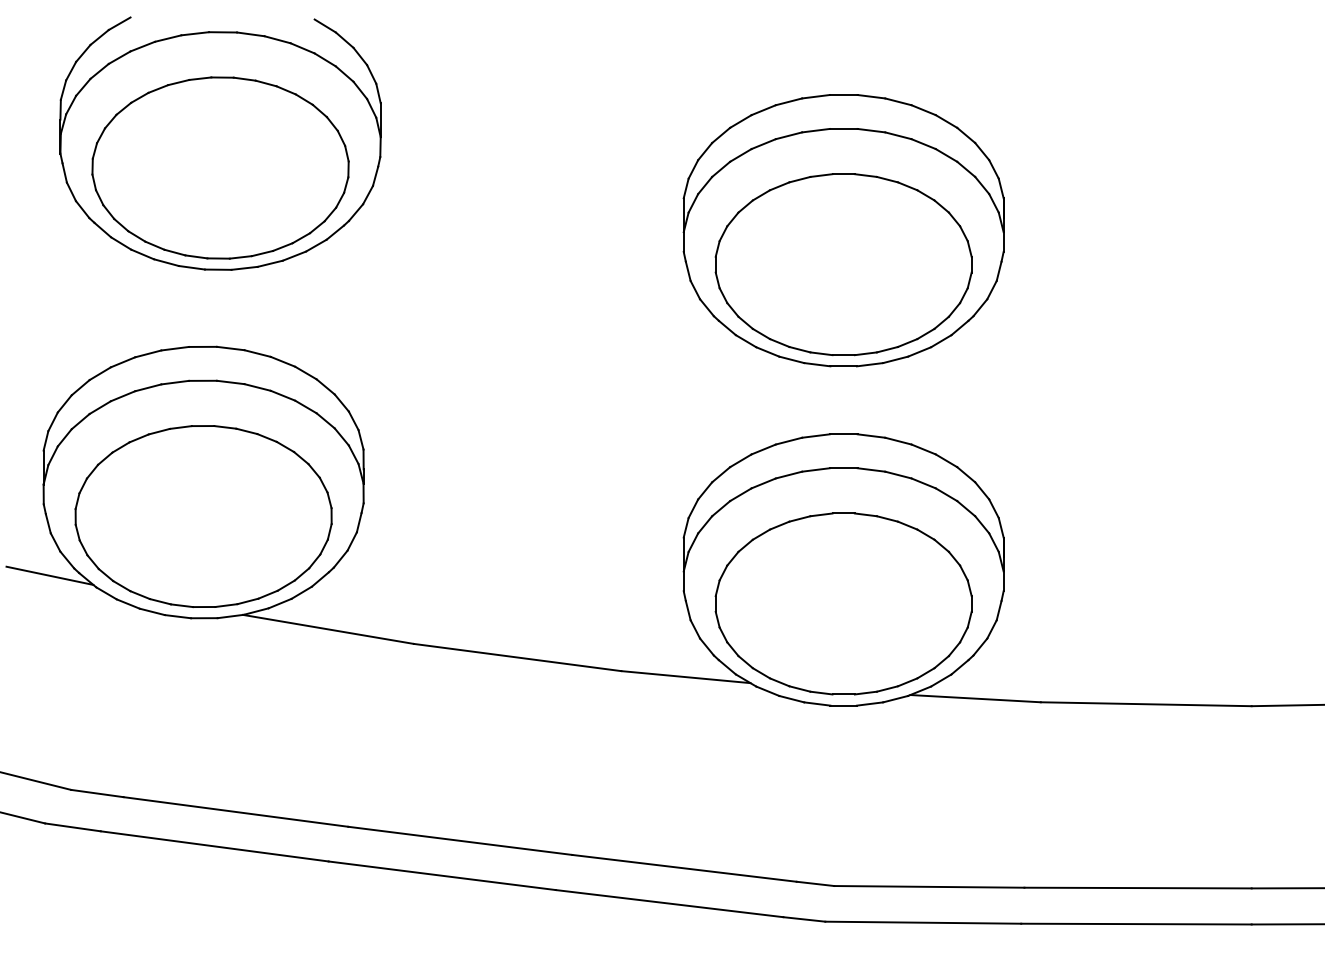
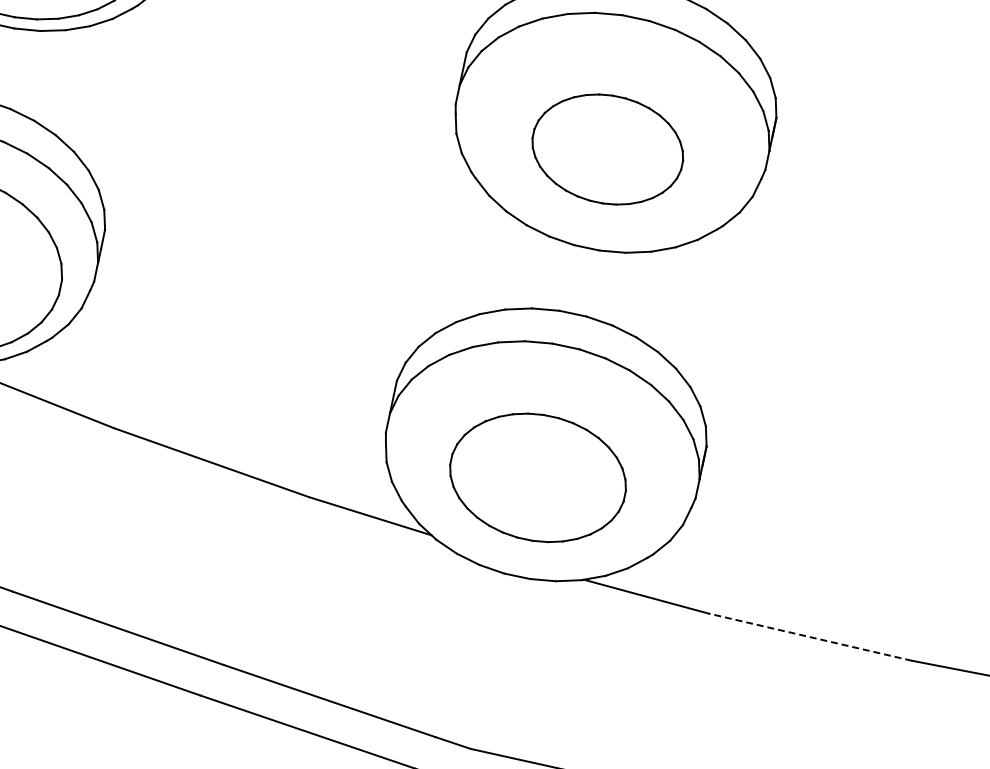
part: (843, 264) -> (607, 149), size x0.6
part: (843, 603) -> (538, 477), size x0.7
line: (1145, 704) -> (809, 637), solid -> dashed

